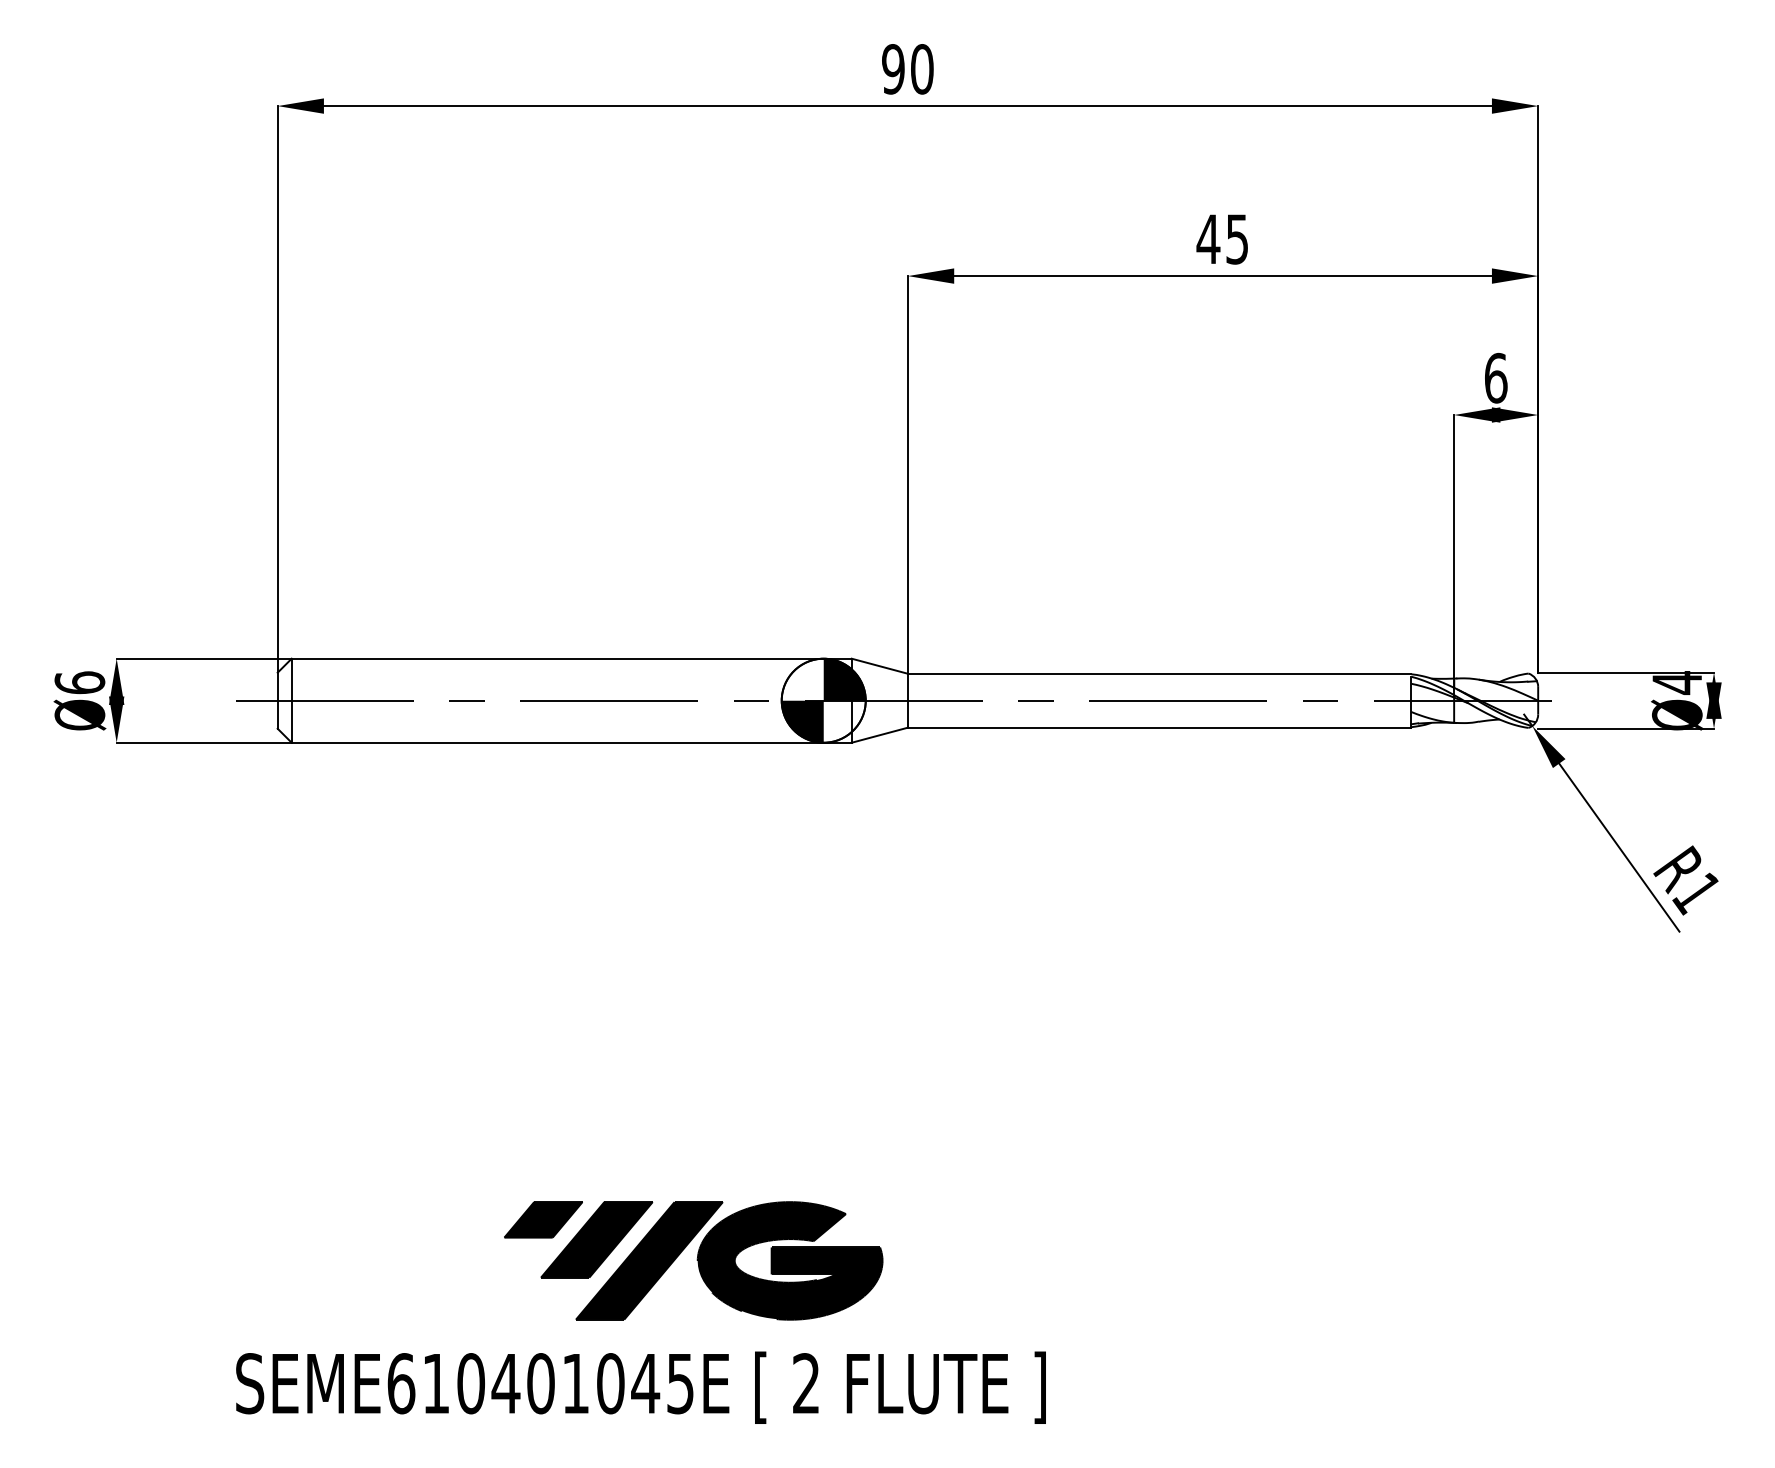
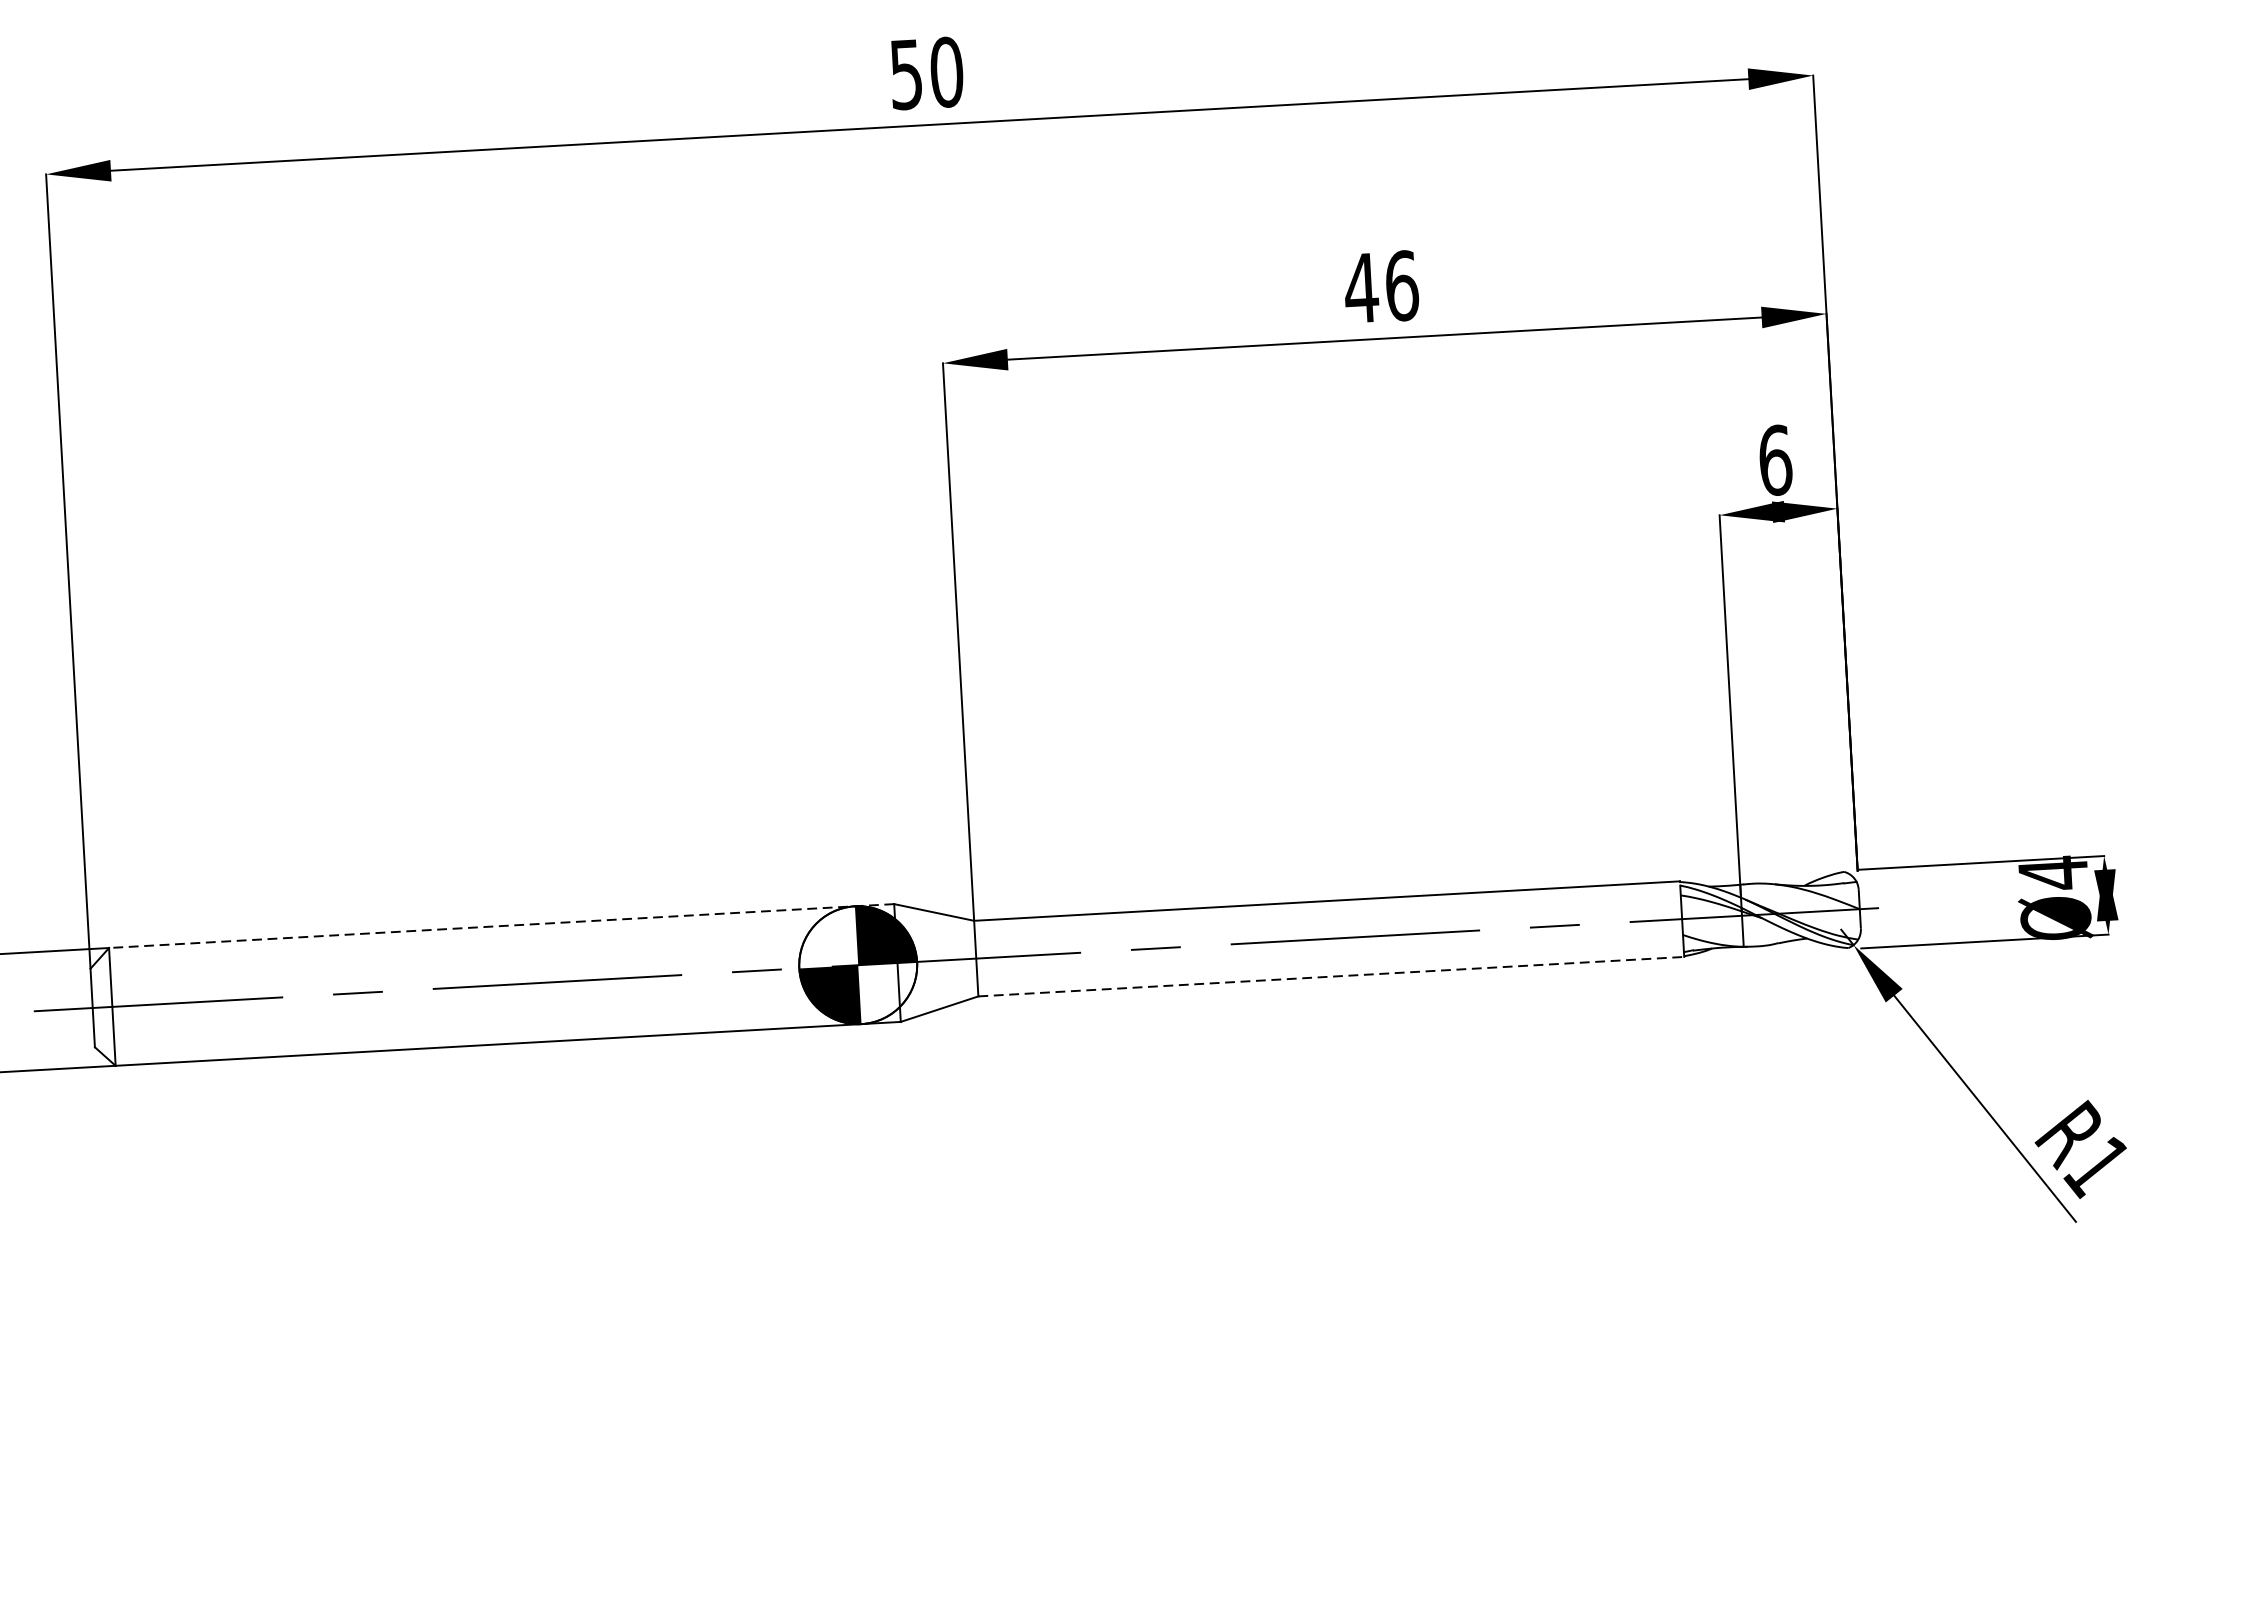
text: (893, 69) -> (906, 74), 90 -> 50
text: (1237, 239) -> (1402, 286), 45 -> 46
line: (571, 658) -> (501, 925), solid -> dashed
line: (1159, 727) -> (1331, 976), solid -> dashed

